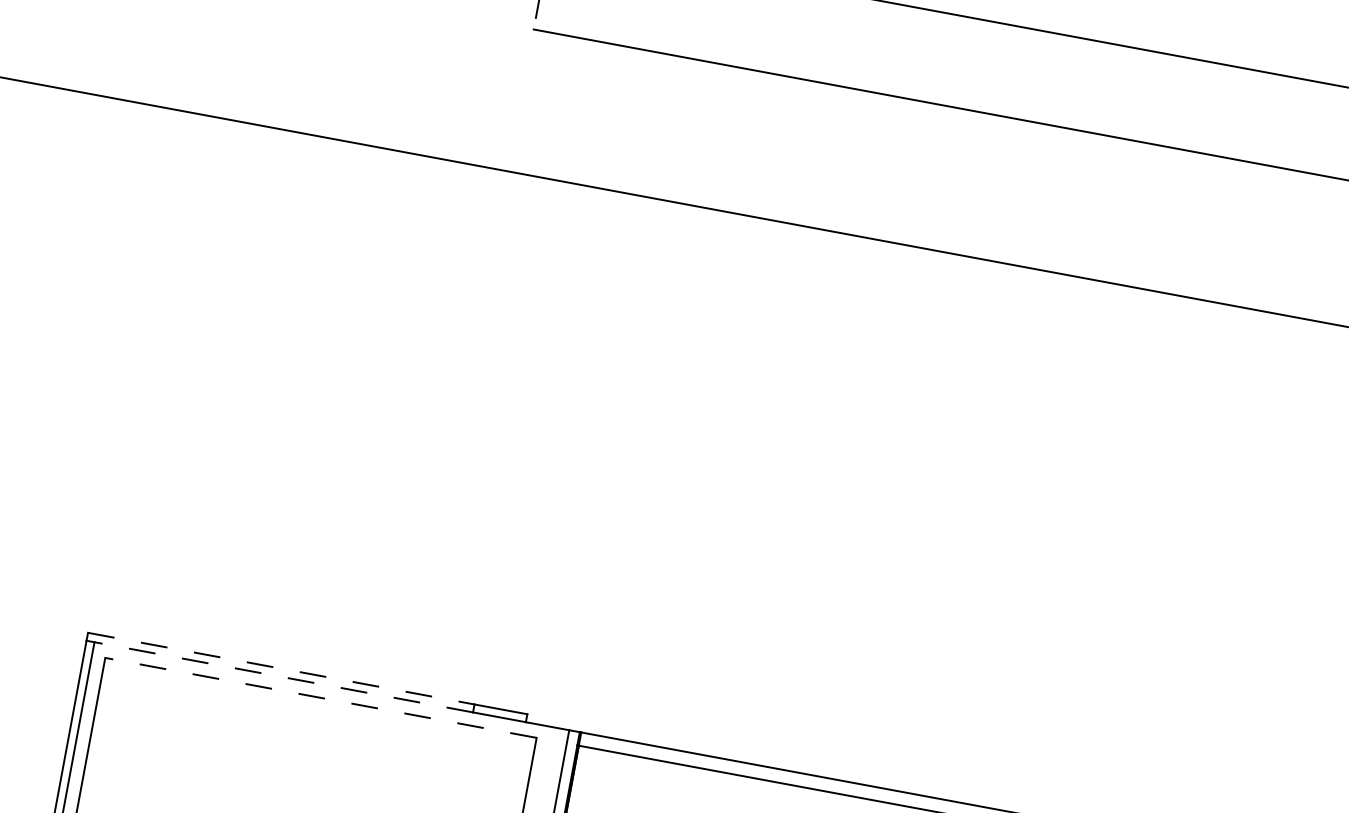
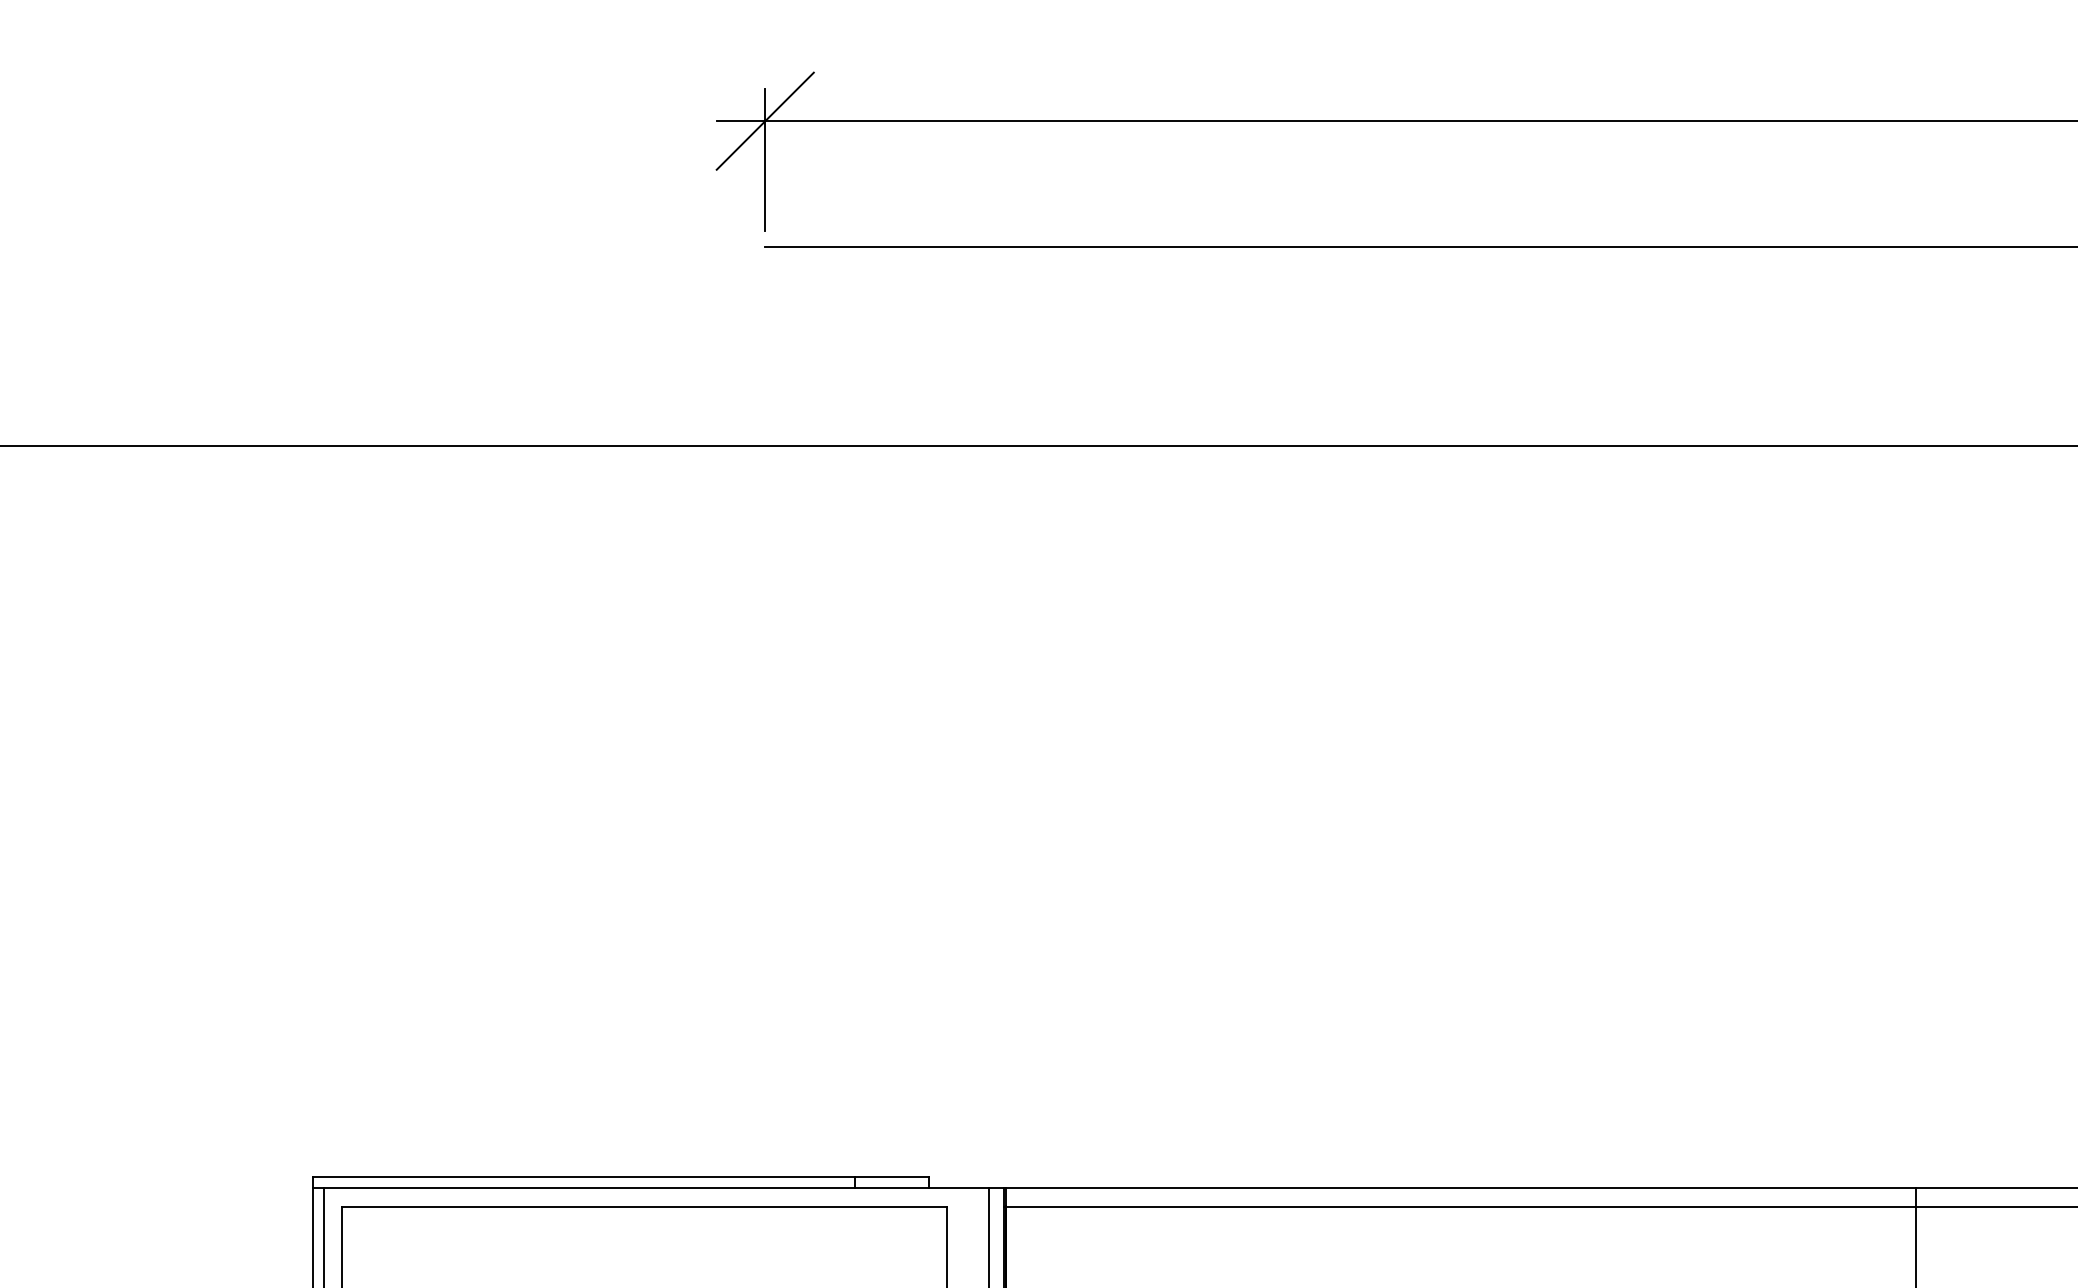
line: (281, 668) -> (583, 1176), dashed -> solid
line: (283, 676) -> (588, 1187), dashed -> solid
line: (320, 697) -> (644, 1206), dashed -> solid

